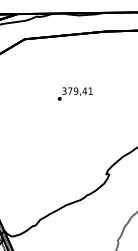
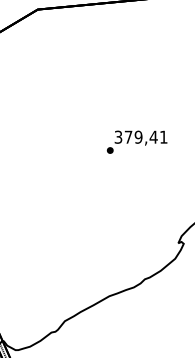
text: (74, 93) -> (135, 141), moved

